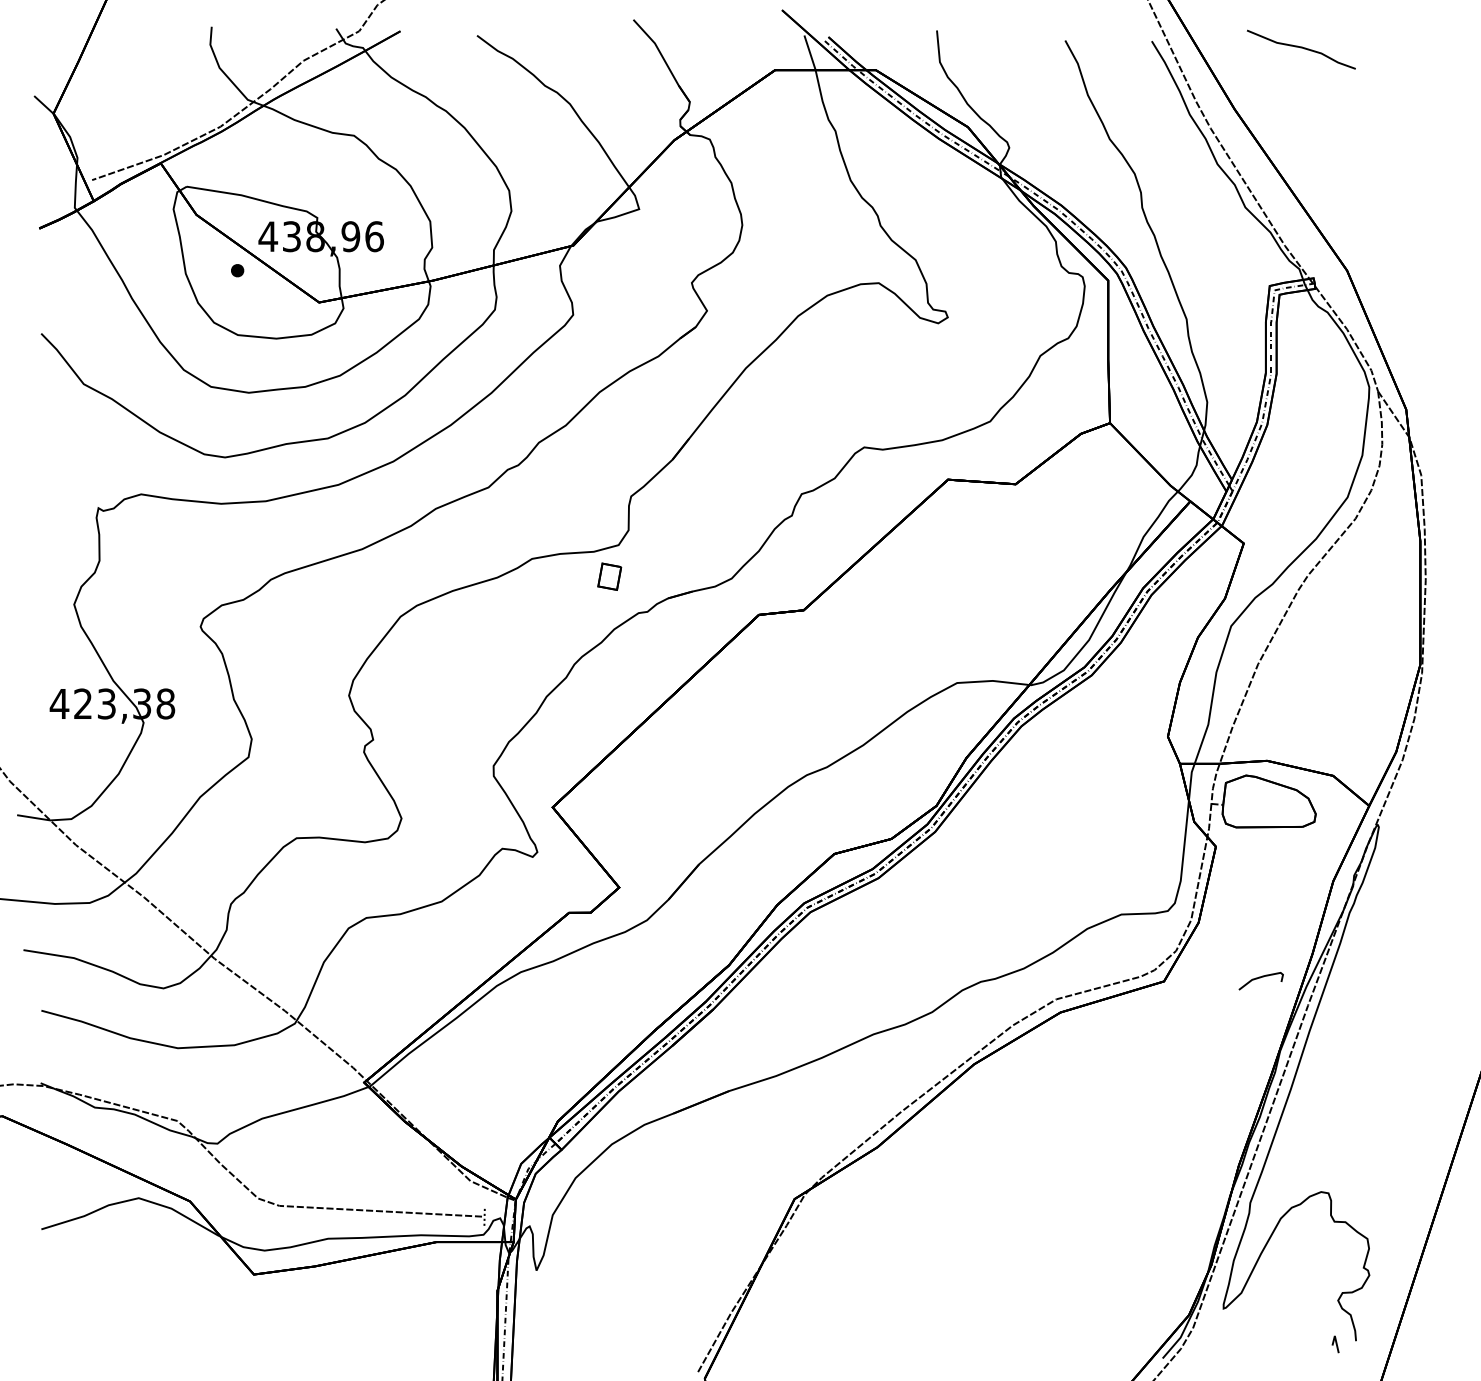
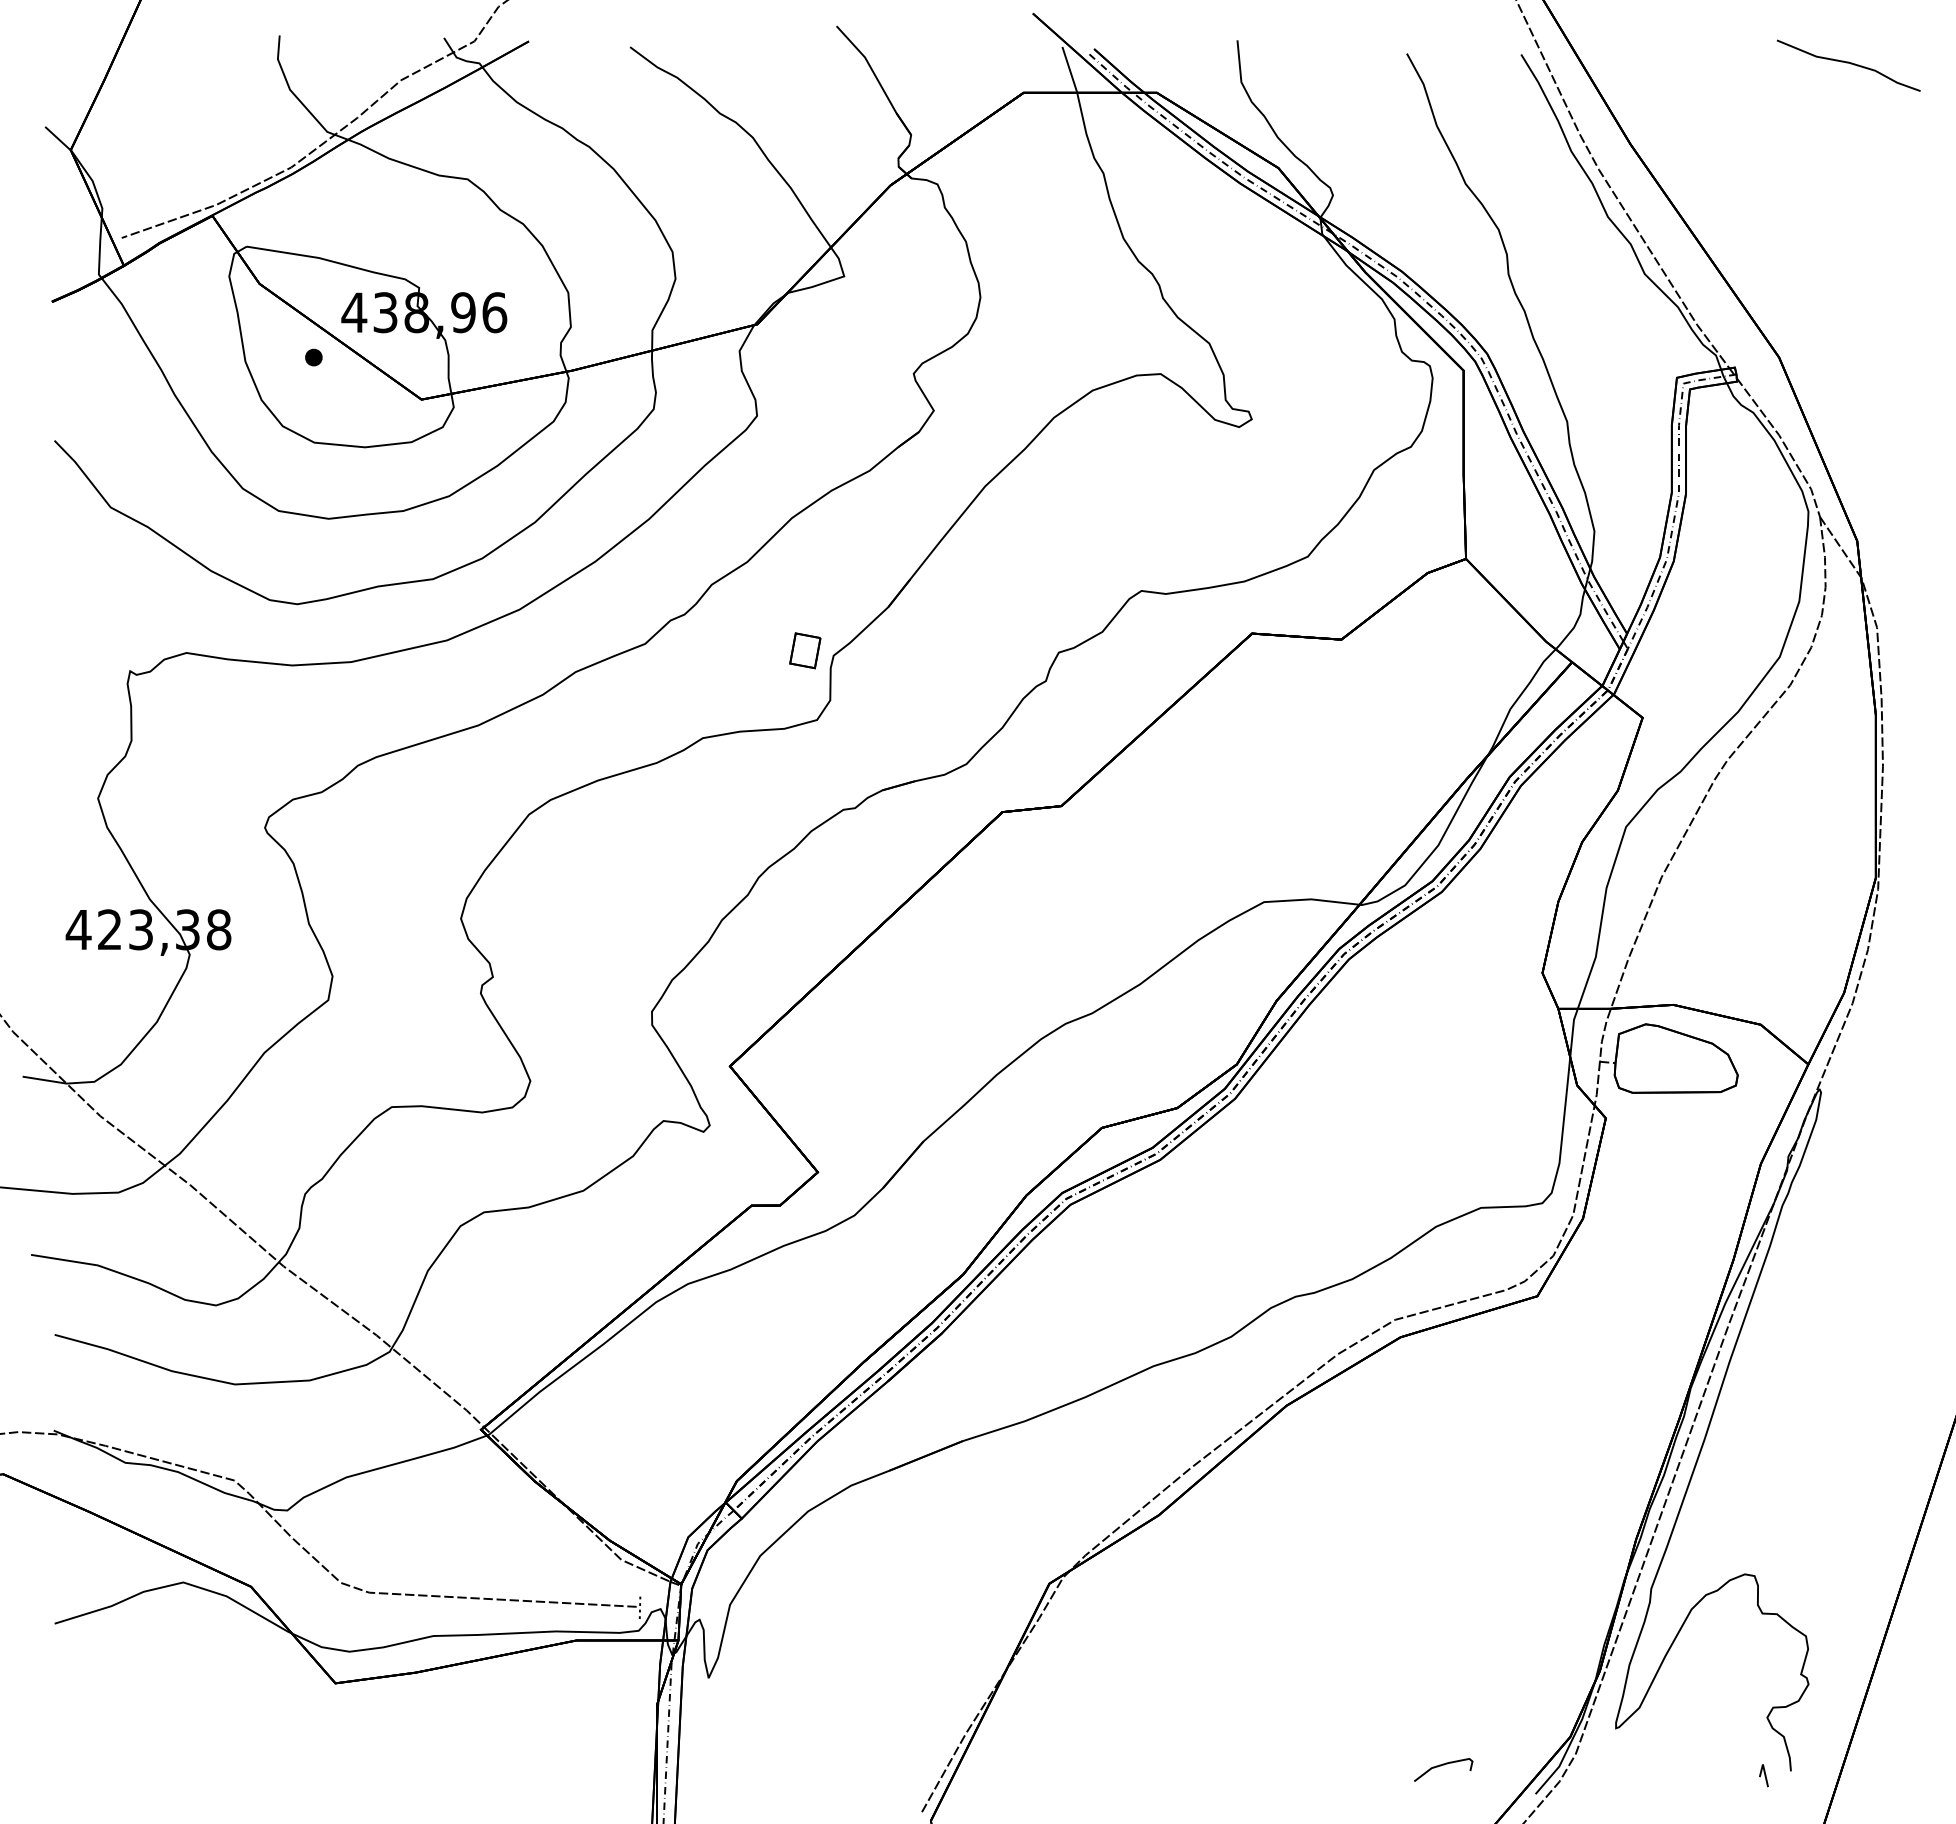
curve: (1301, 48) -> (1848, 63), moved
part: (609, 576) -> (805, 650), moved
curve: (1259, 978) -> (1441, 1766), moved

